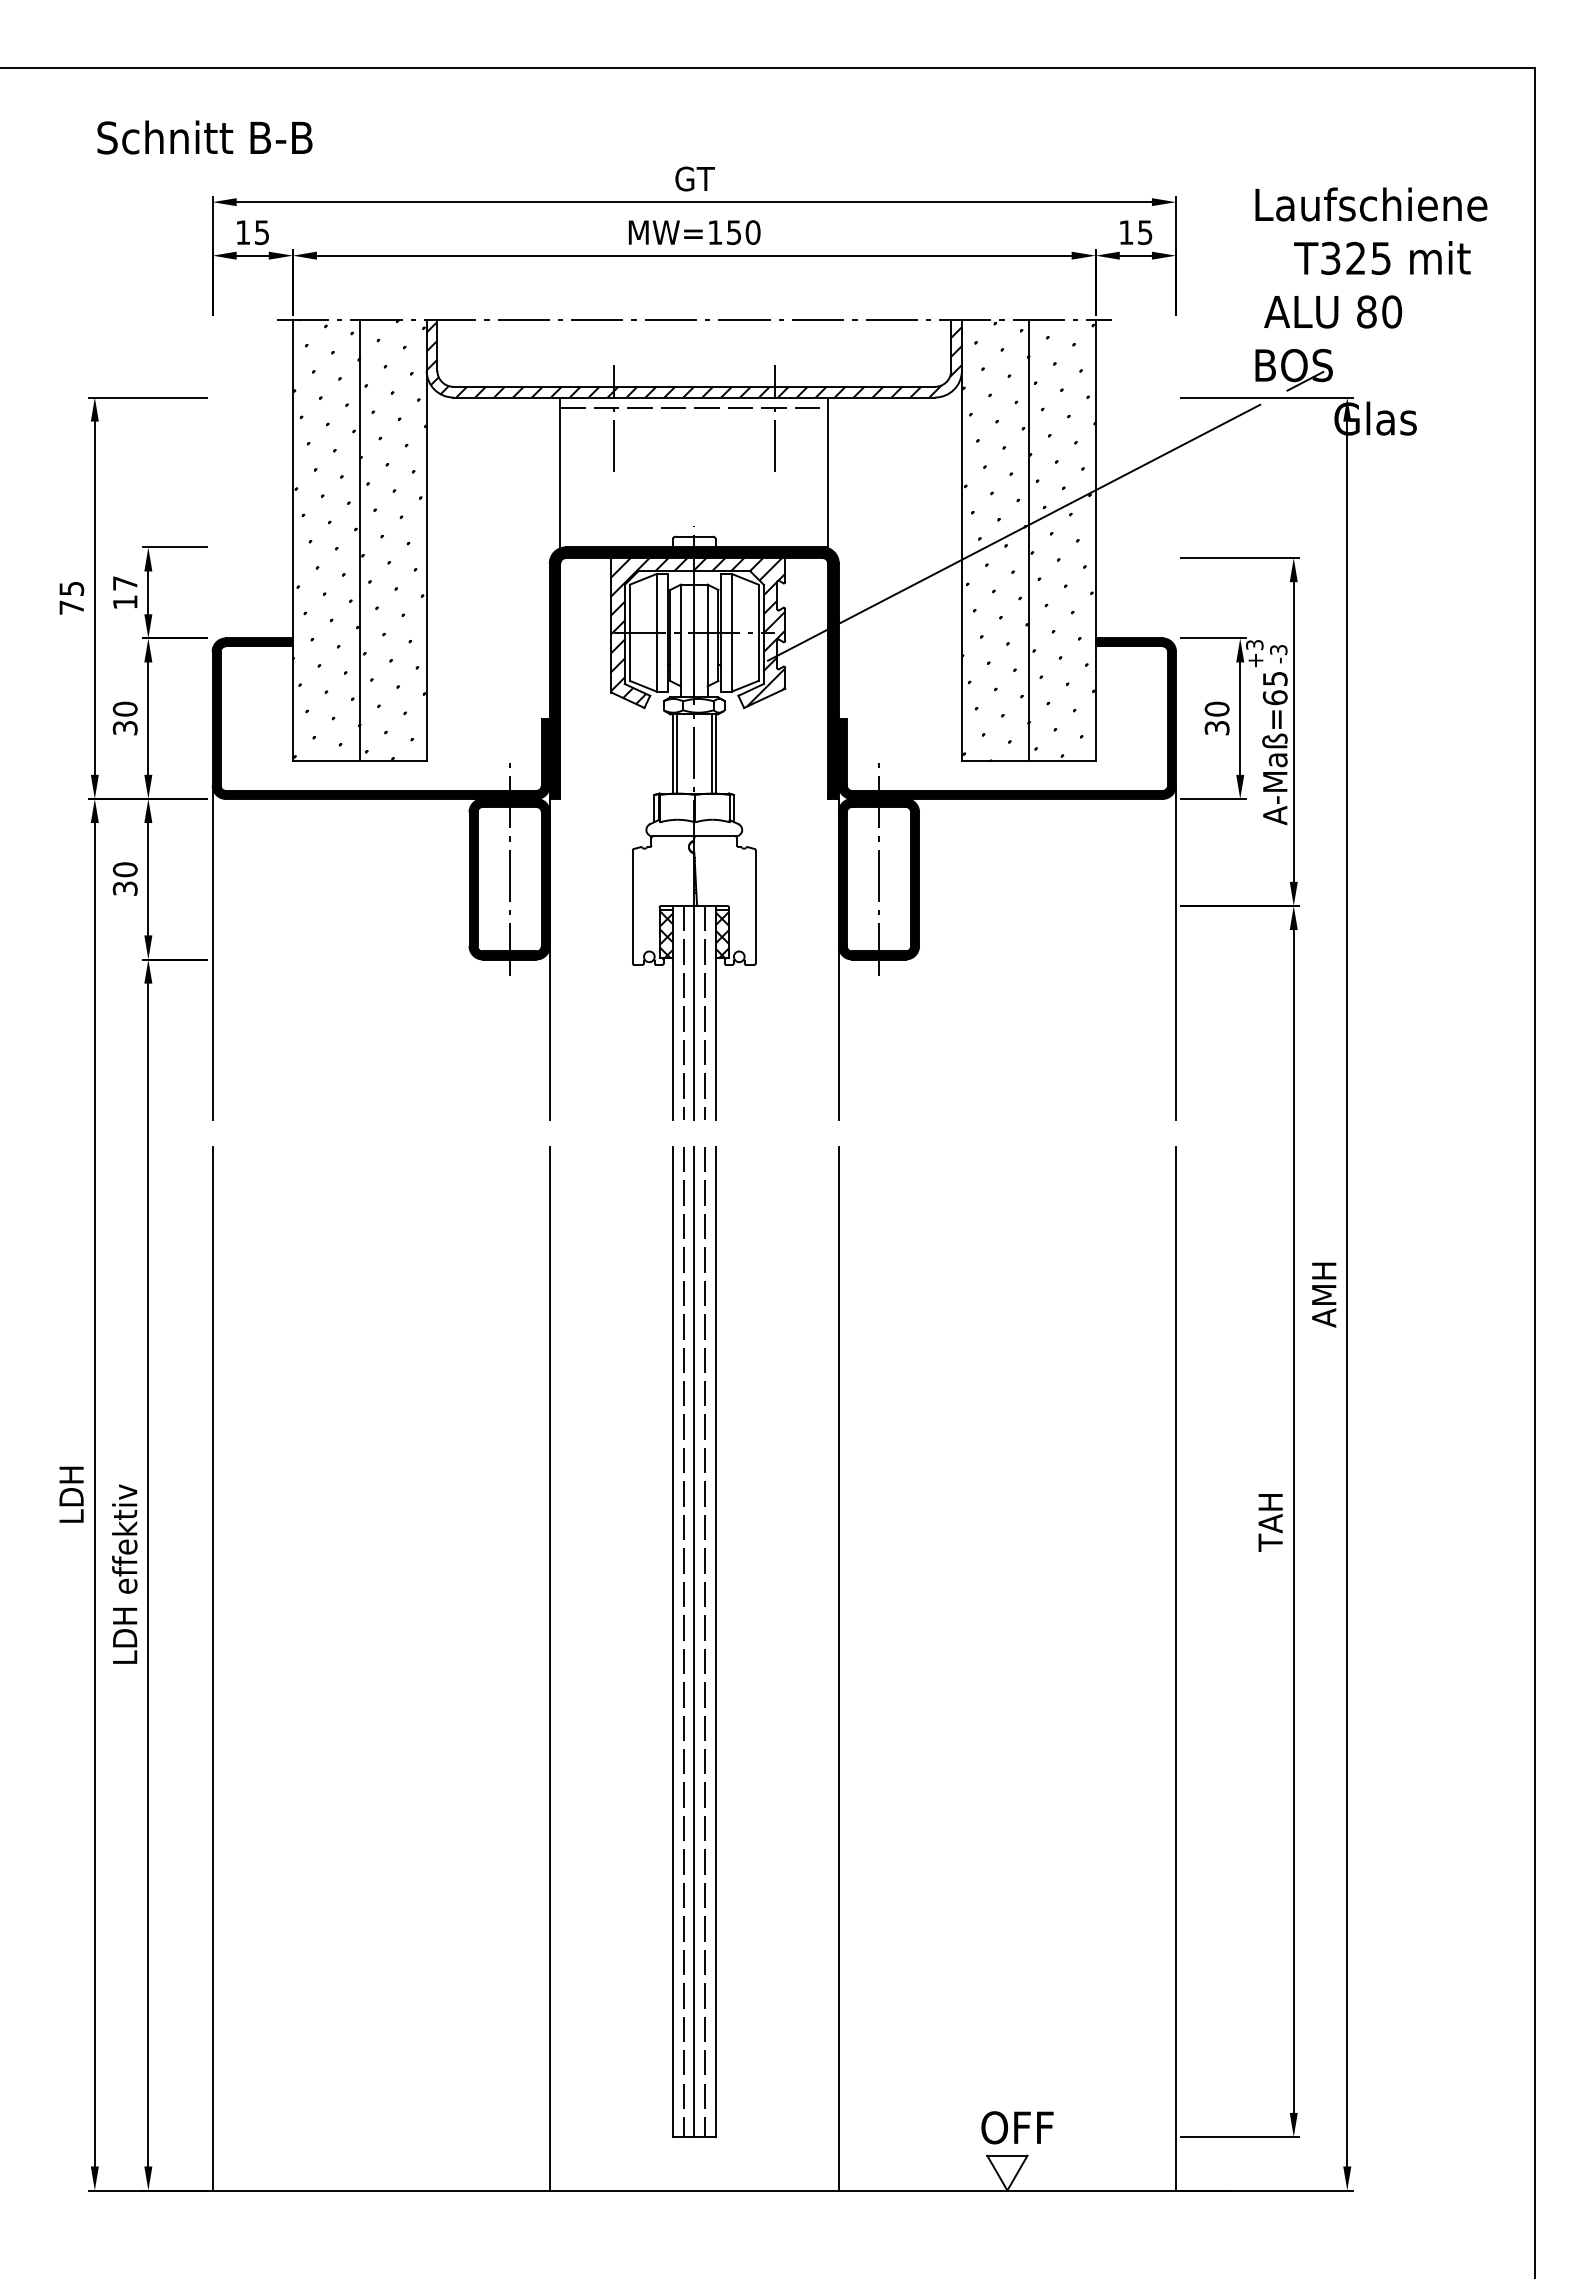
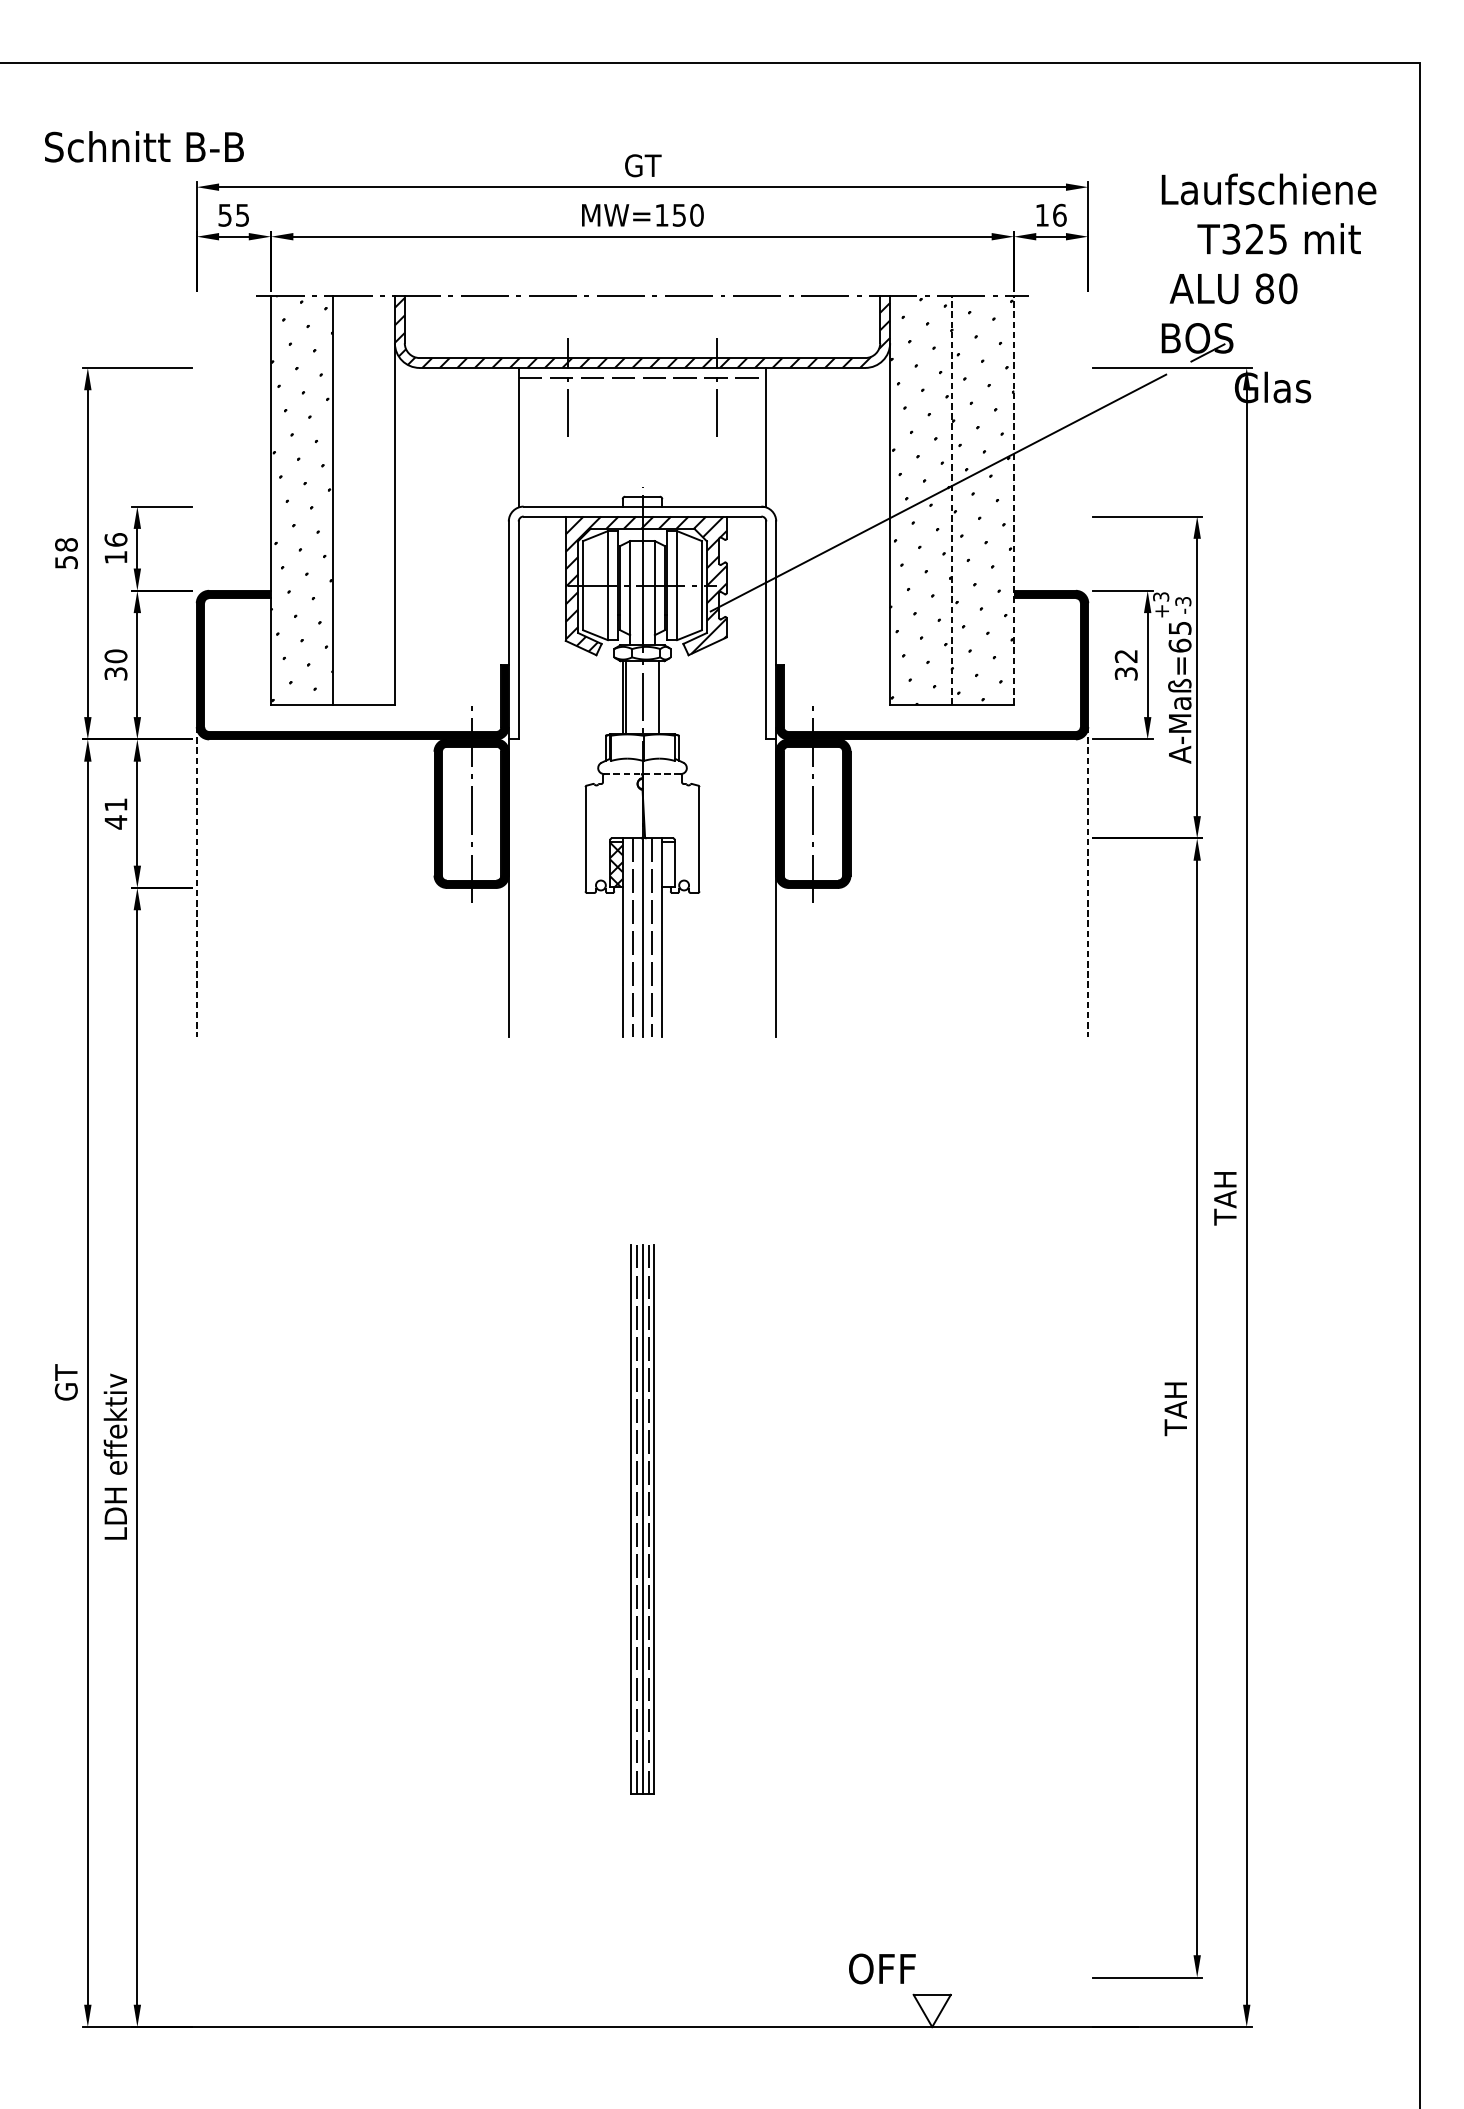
text: (204, 137) -> (143, 146), moved
text: (243, 232) -> (225, 215), 15 -> 55
text: (1145, 232) -> (1060, 215), 15 -> 16
hatch: (392, 539) -> (363, 499), removed
line: (1028, 540) -> (951, 500), solid -> dashed
line: (1095, 540) -> (1013, 500), solid -> dashed
text: (124, 582) -> (115, 539), 17 -> 16
text: (71, 597) -> (66, 552), 75 -> 58
fill: (693, 672) -> (641, 622), removed
text: (1216, 708) -> (1125, 655), 30 -> 32
line: (715, 753) -> (662, 697), removed
line: (693, 836) -> (641, 774), solid -> dashed
text: (124, 879) -> (115, 813), 30 -> 41
hatch: (722, 934) -> (668, 864), removed
line: (212, 953) -> (196, 882), solid -> dashed
line: (1176, 953) -> (1088, 882), solid -> dashed
text: (1324, 1294) -> (1225, 1197), AMH -> TAH
text: (71, 1494) -> (66, 1382), LDH -> GT
part: (694, 1641) -> (642, 1519), size x0.6
line: (212, 1668) -> (196, 1543), removed
line: (549, 1668) -> (508, 1543), removed
line: (838, 1668) -> (775, 1543), removed
line: (1176, 1668) -> (1088, 1543), removed
text: (1017, 2127) -> (882, 1968), moved

